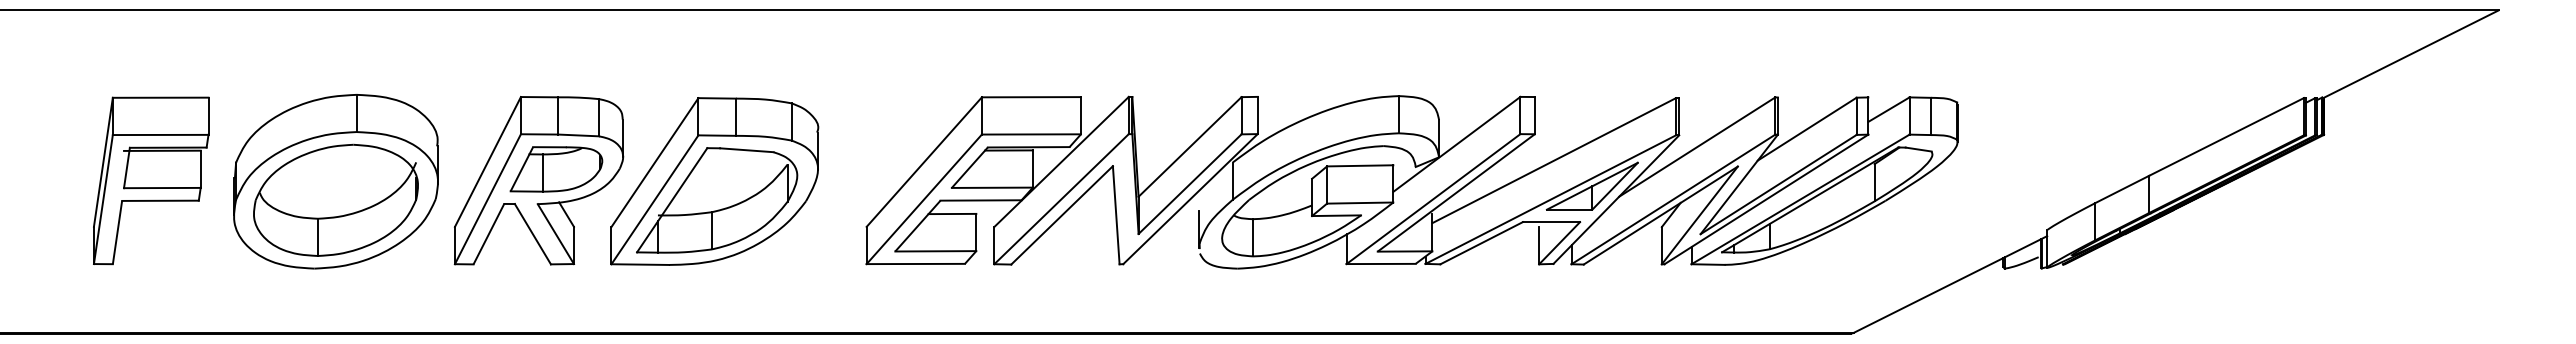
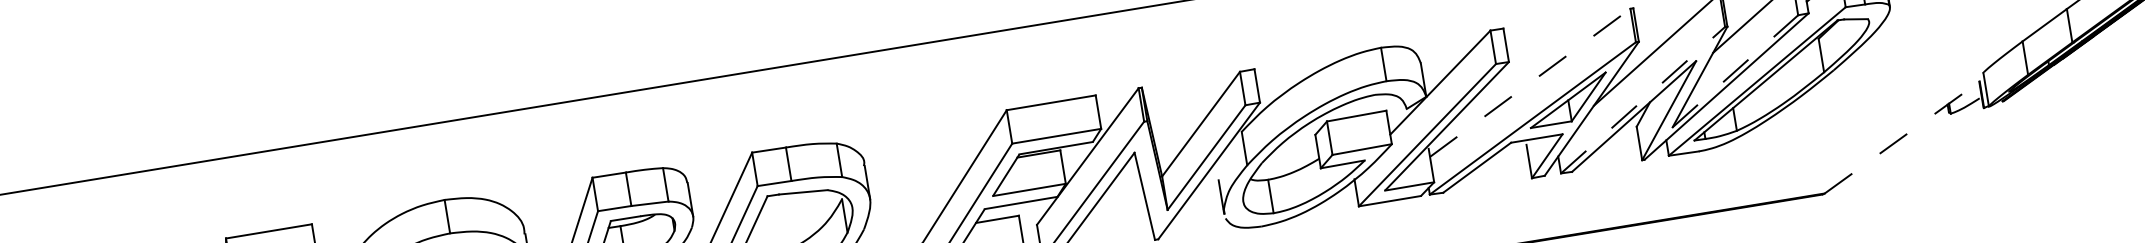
line: (1554, 160) -> (1530, 82), solid -> dashed
line: (1779, 184) -> (1736, 71), solid -> dashed
line: (1673, 199) -> (1643, 100), solid -> dashed
line: (1950, 284) -> (1904, 135), solid -> dashed

